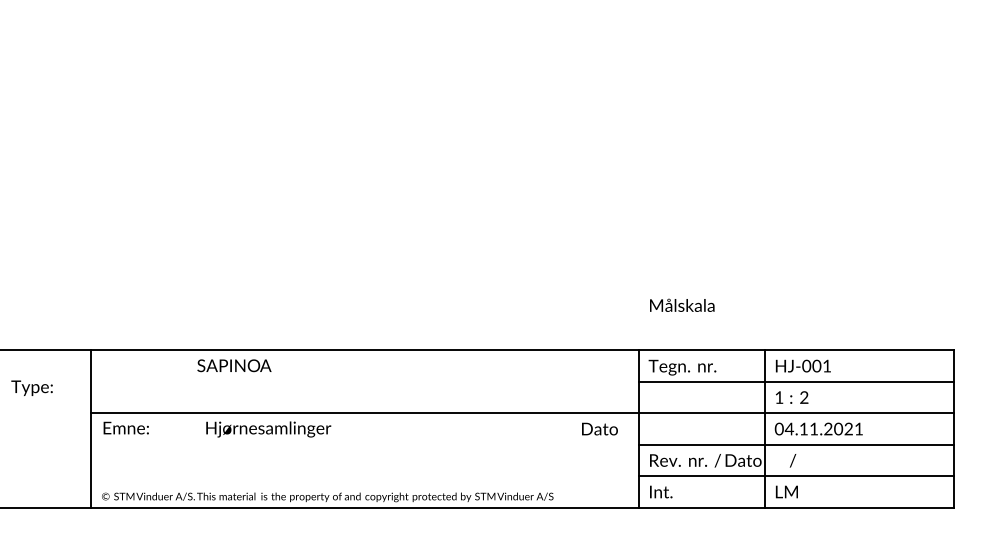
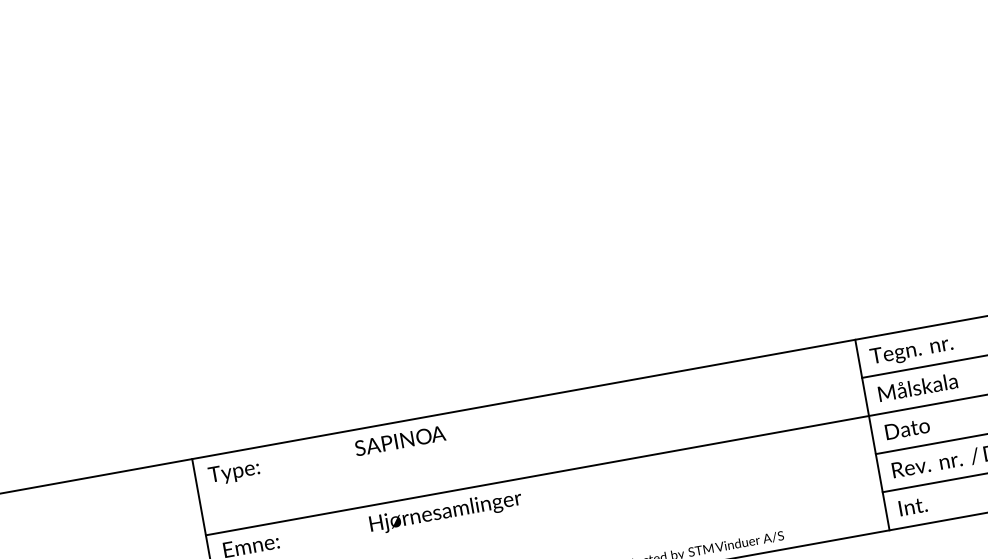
text: (682, 304) -> (918, 386), moved
text: (234, 365) -> (400, 440), moved
text: (31, 387) -> (233, 471), moved
text: (599, 428) -> (906, 428), moved
text: (268, 429) -> (445, 512), moved

